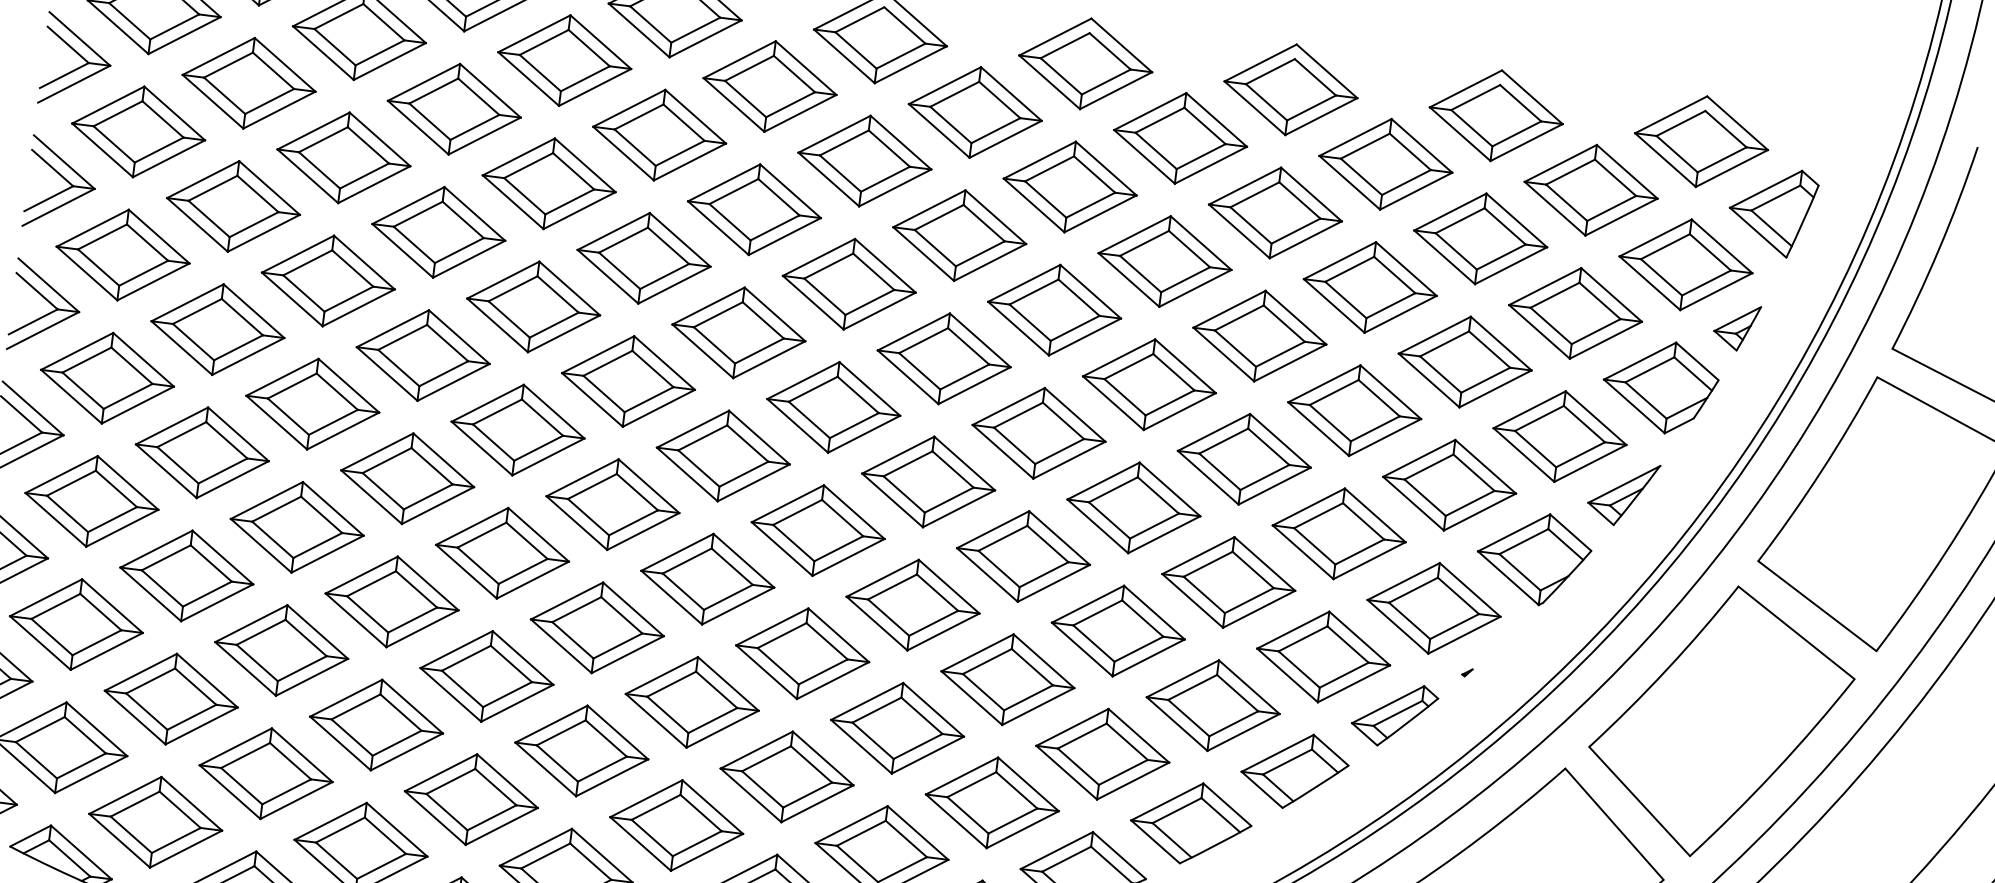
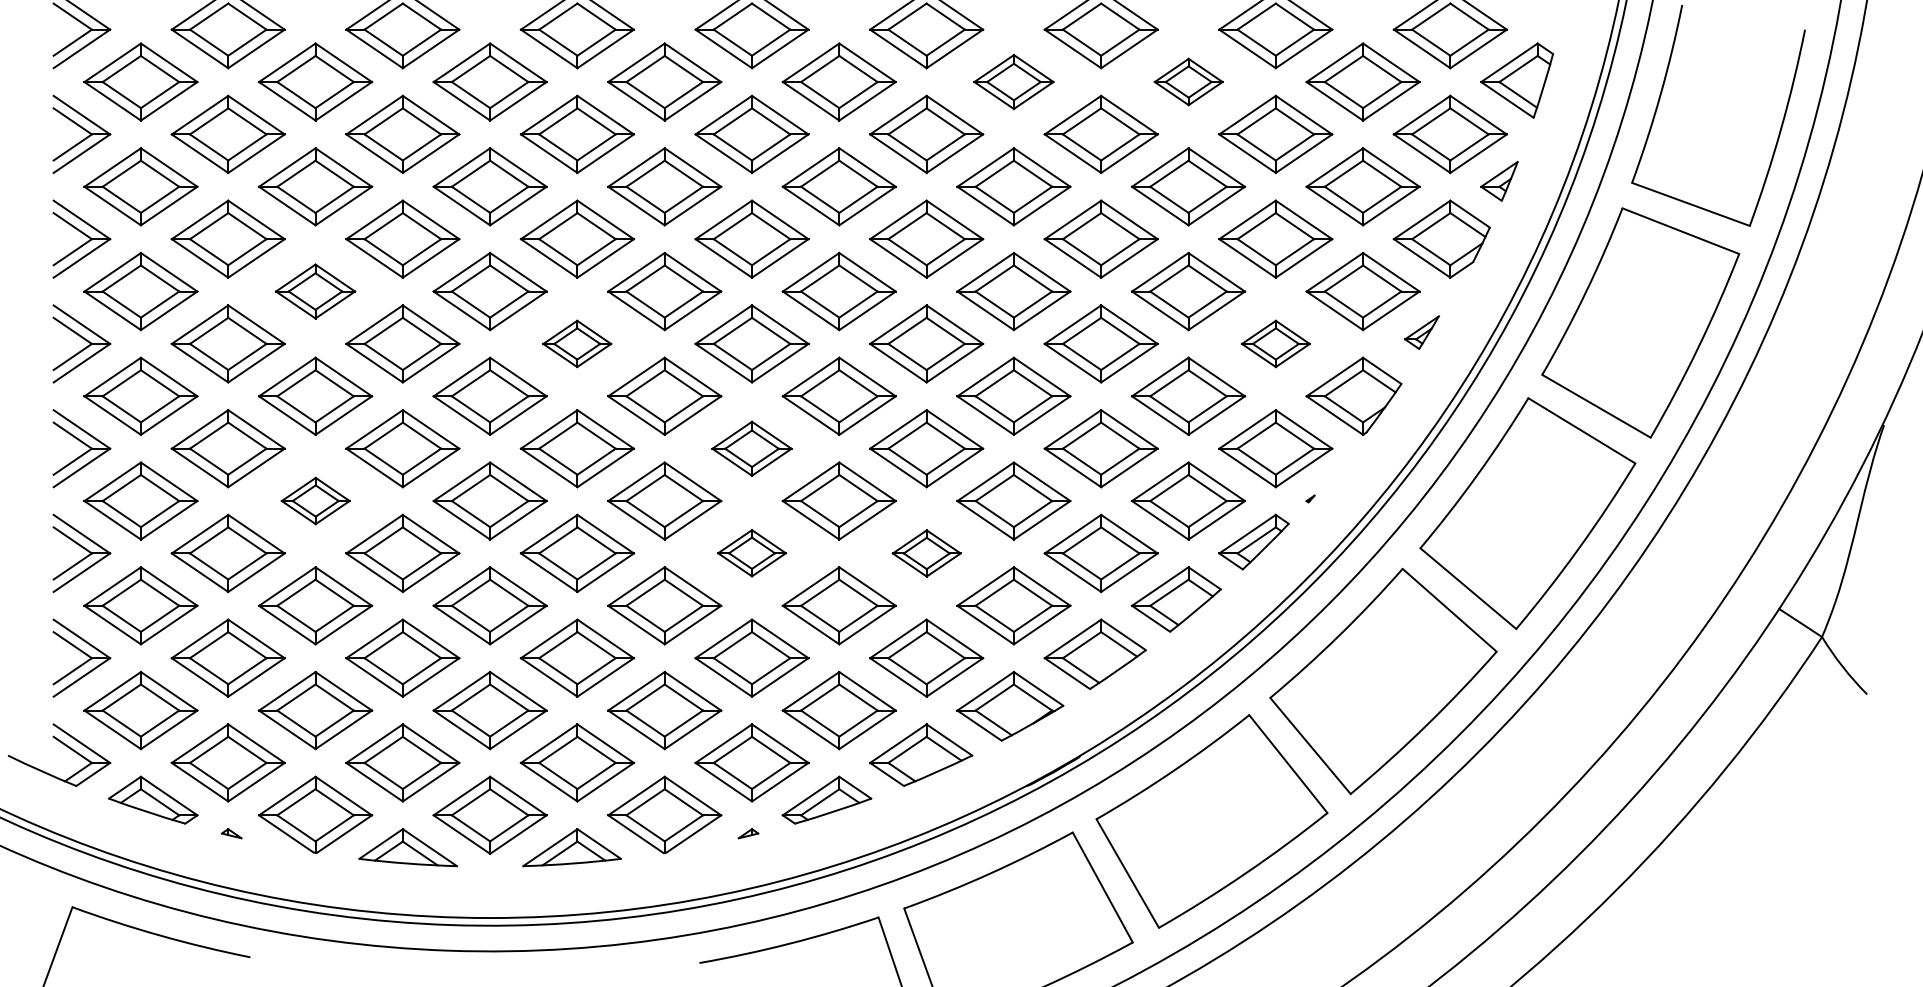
part: (1180, 137) -> (1013, 81), size x0.7
part: (1385, 163) -> (1188, 81), size x0.6
part: (328, 280) -> (315, 291), size x0.7
part: (627, 380) -> (576, 343), size x0.6
part: (1449, 484) -> (1275, 343), size x0.6
part: (1622, 493) -> (1421, 332), size x0.6
part: (297, 526) -> (315, 500), size x0.6
part: (817, 530) -> (751, 448), size x0.7
part: (802, 652) -> (751, 552), size x0.6
part: (1007, 679) -> (926, 553), size x0.6

